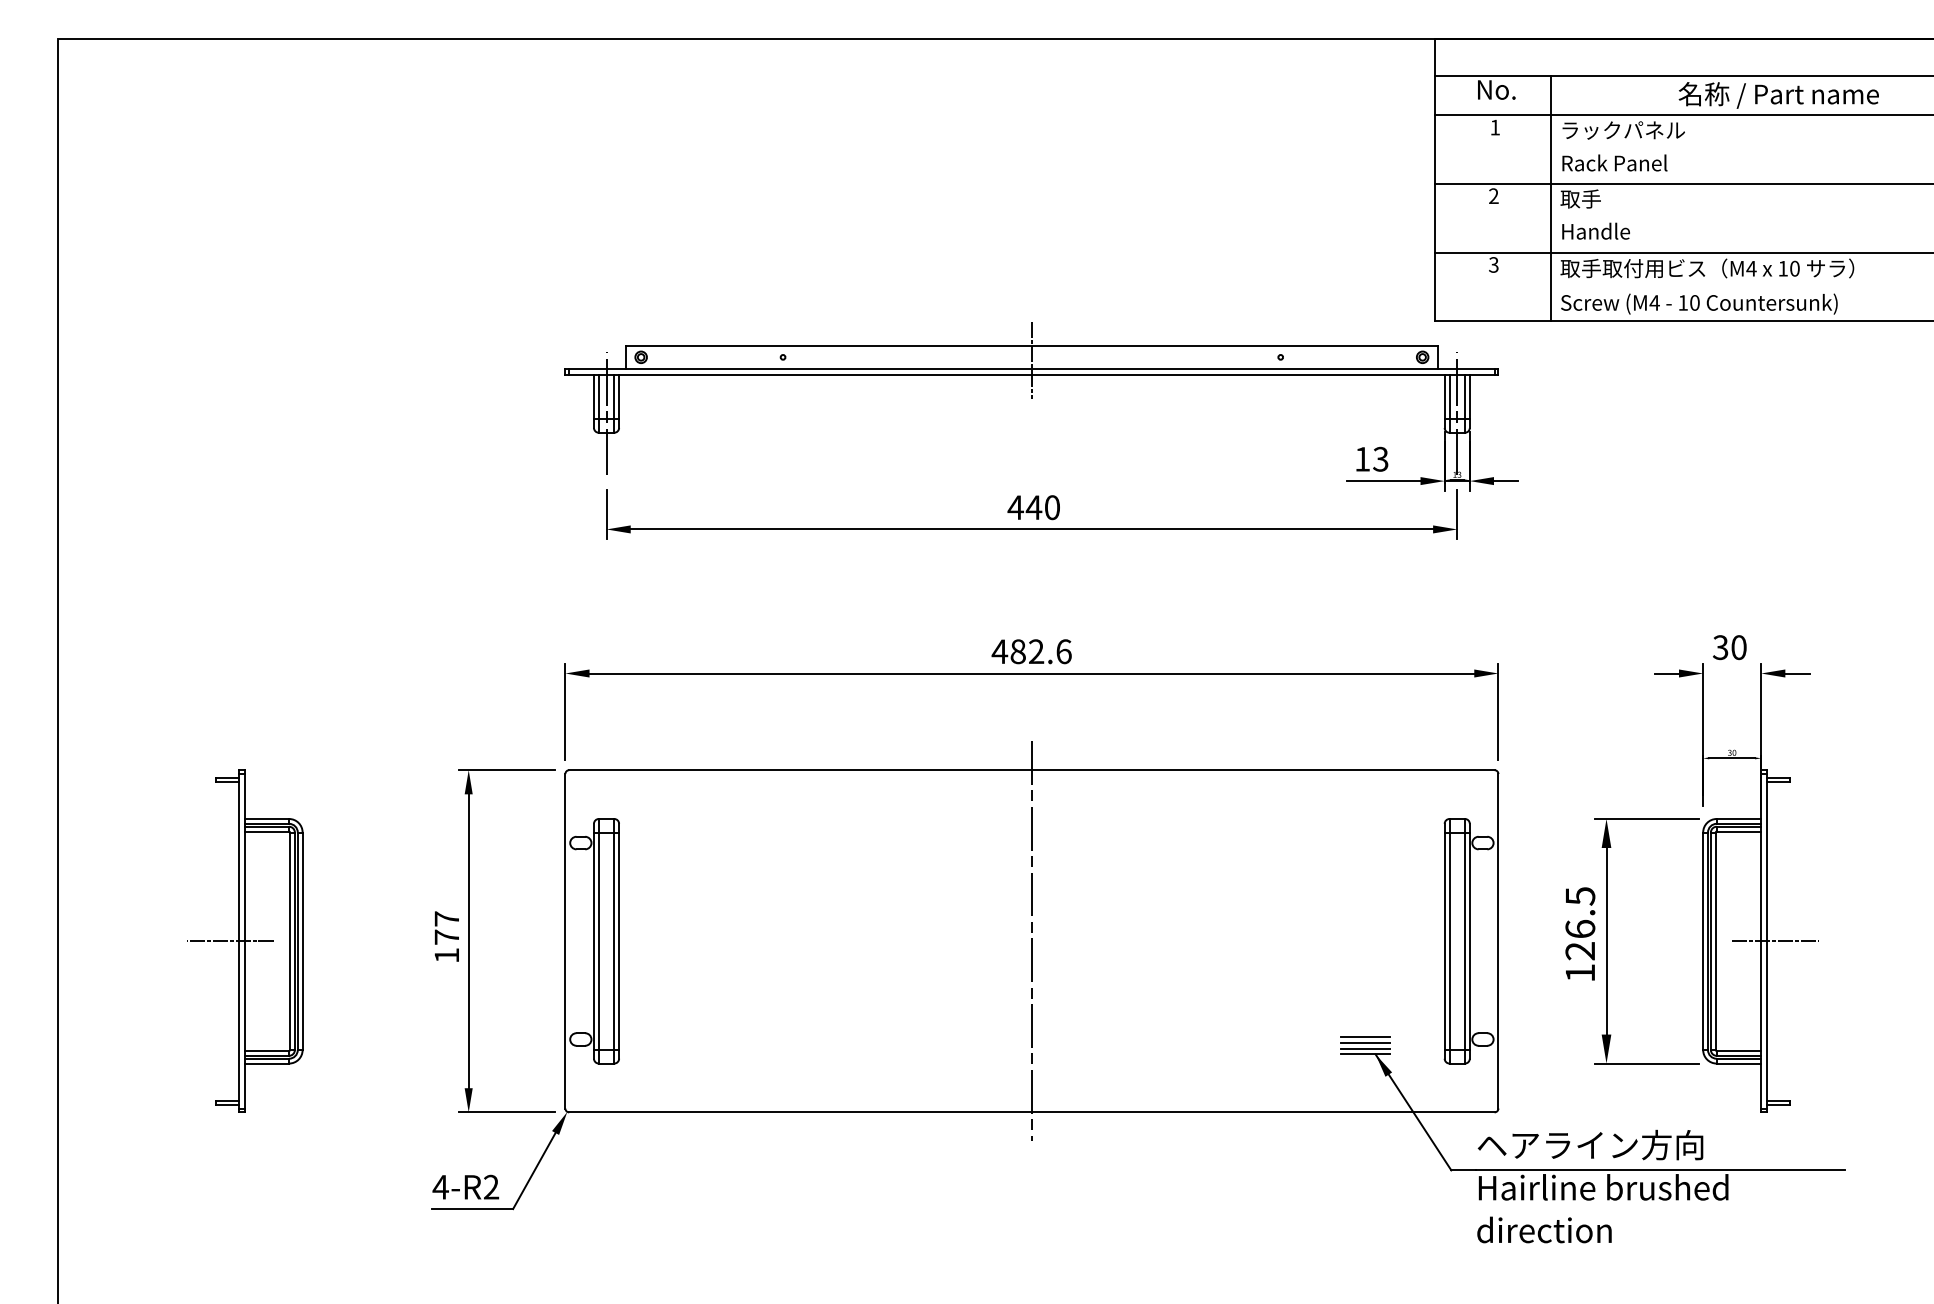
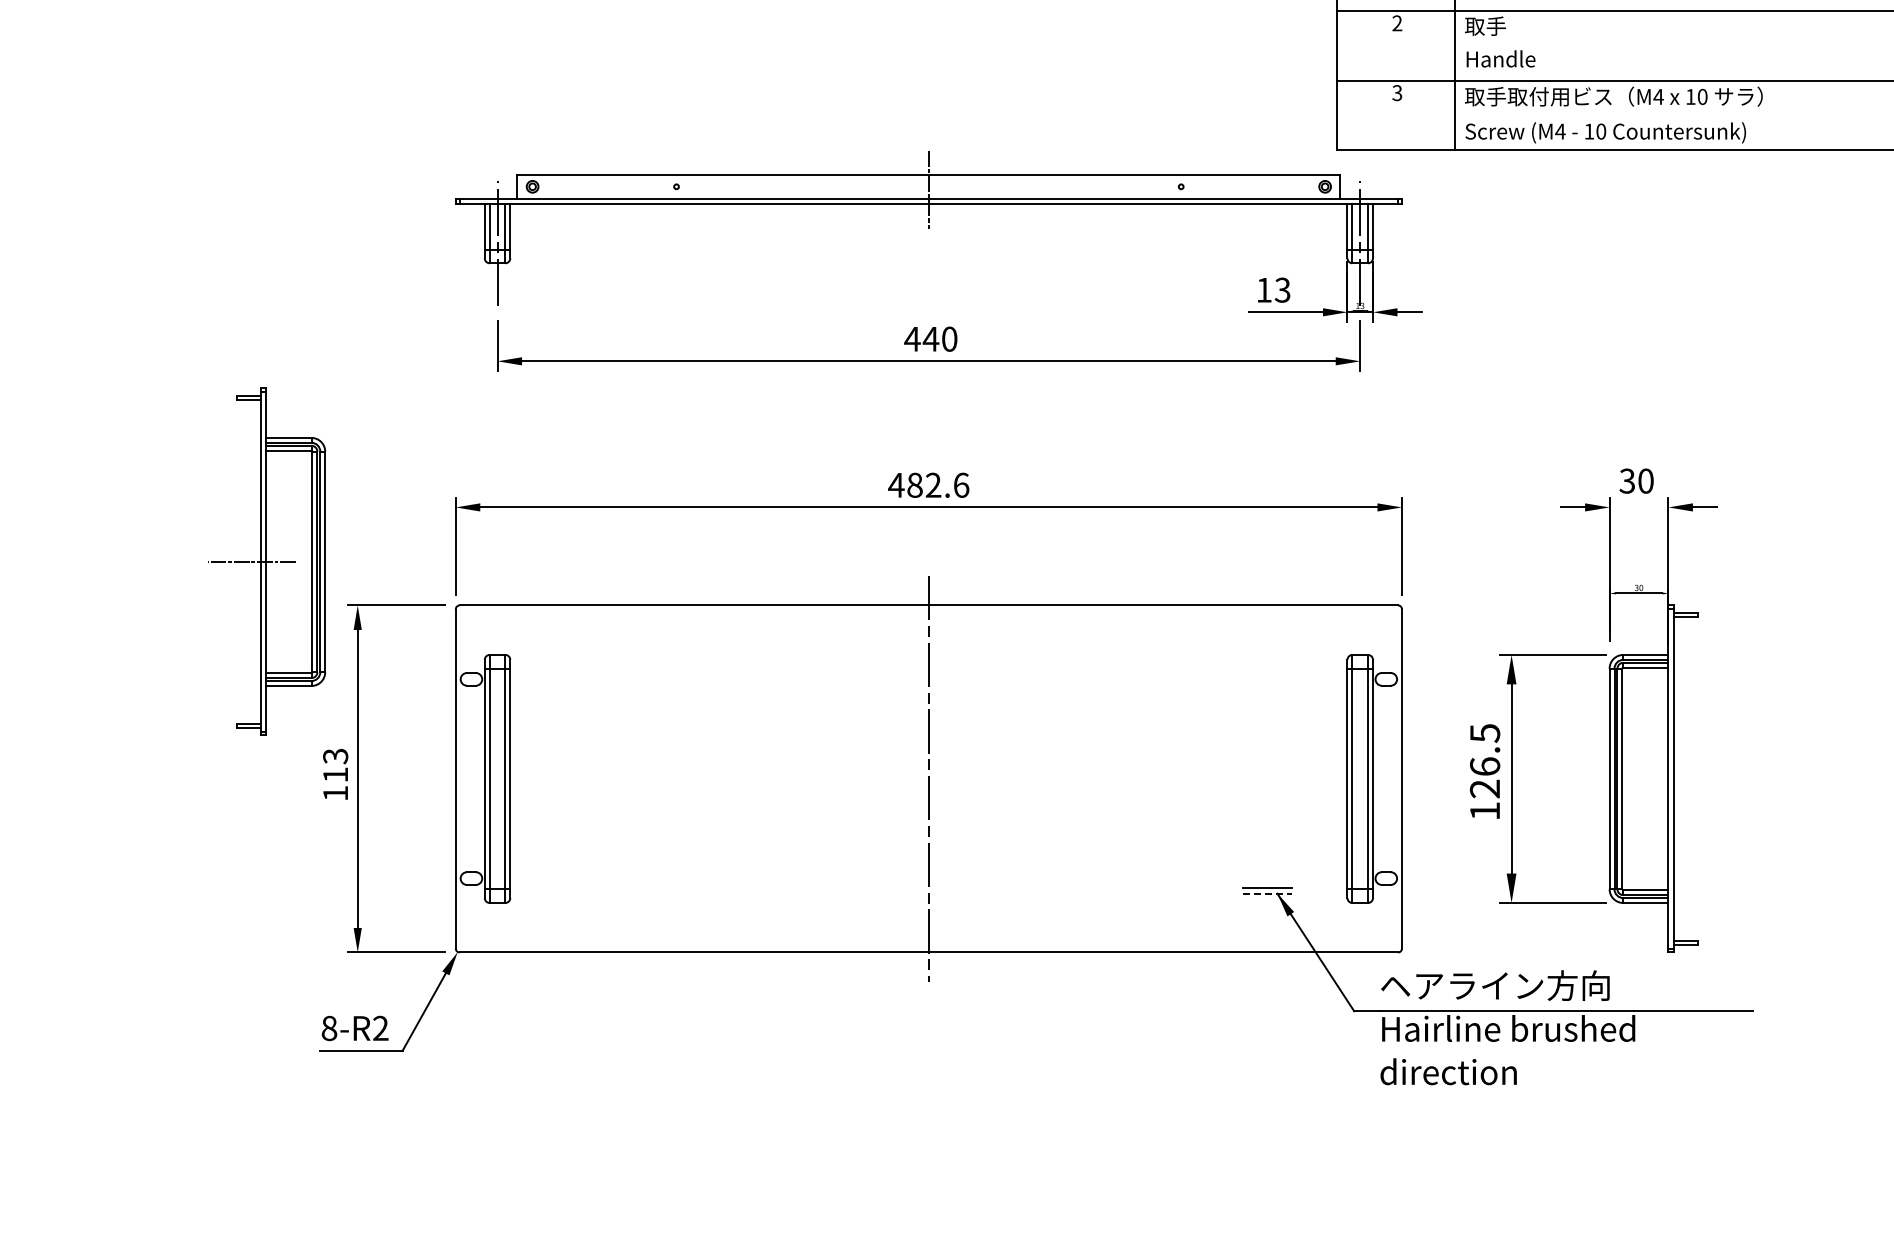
text: (446, 927) -> (335, 764), 177 -> 113
part: (245, 940) -> (267, 561), moved
line: (1775, 941) -> (1682, 779), removed
line: (1365, 1036) -> (1267, 875), removed
line: (1365, 1042) -> (1267, 881), removed
line: (1365, 1054) -> (1267, 893), solid -> dashed
text: (440, 1186) -> (329, 1027), 4-R2 -> 8-R2

